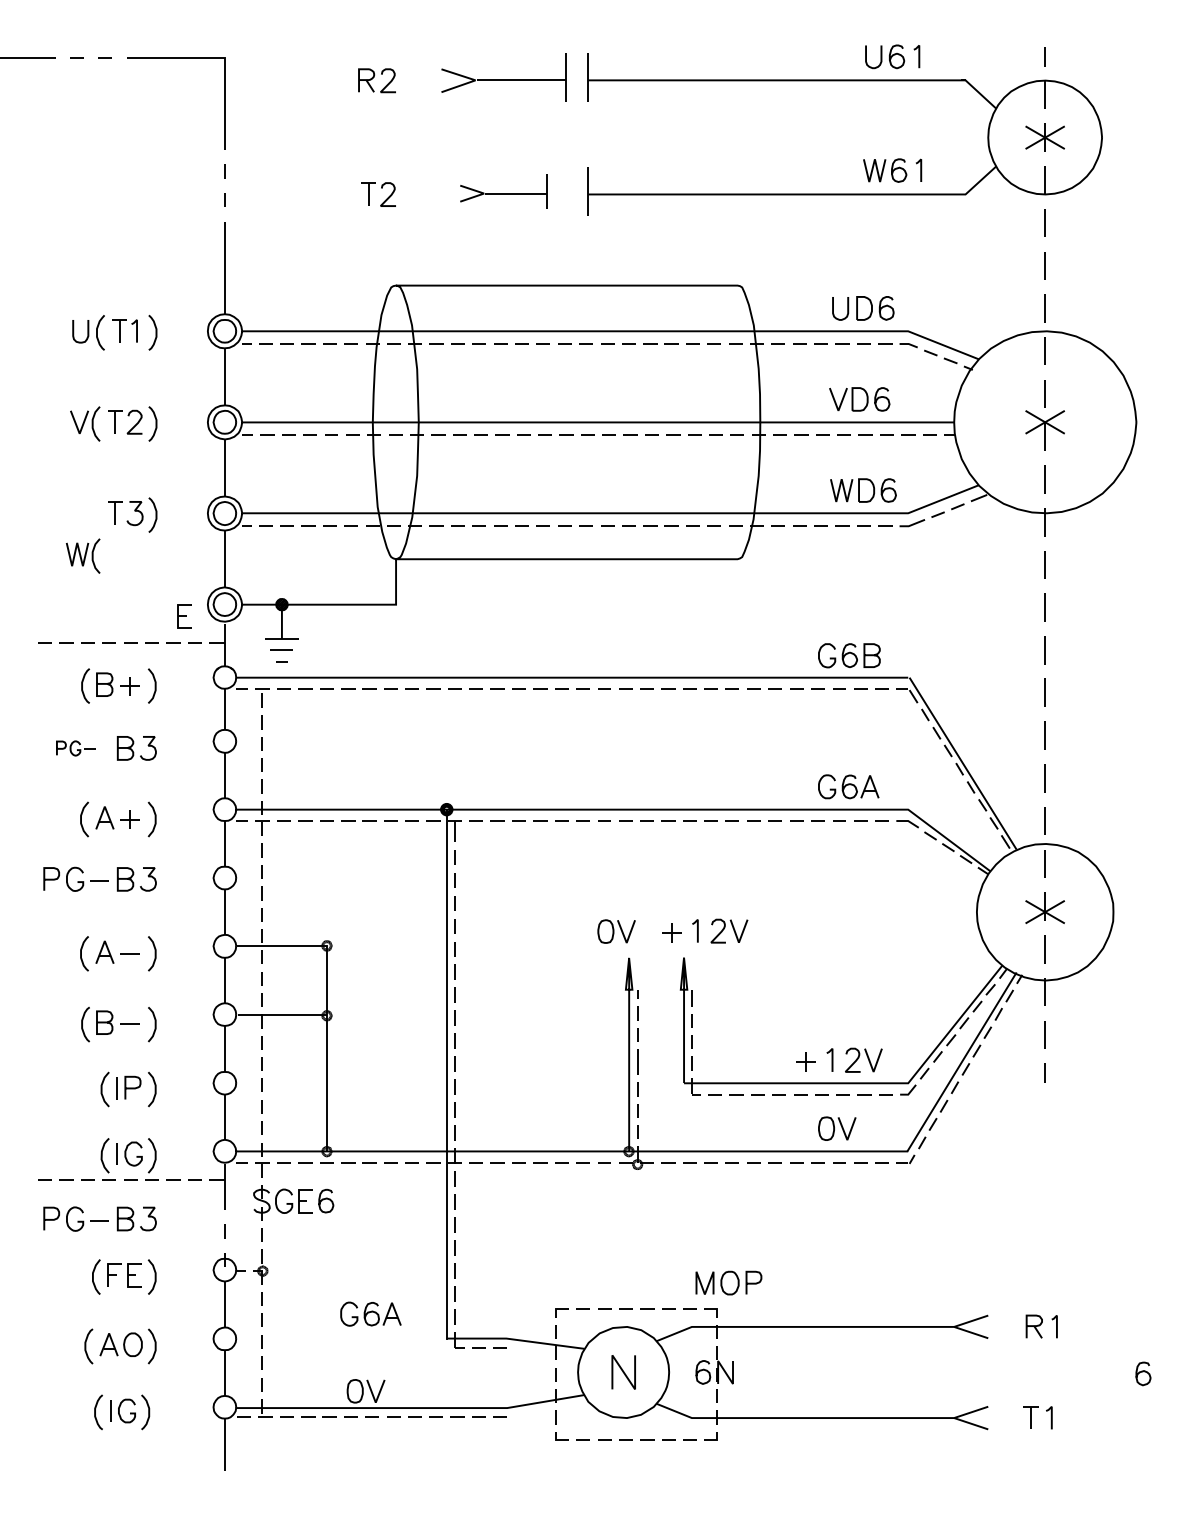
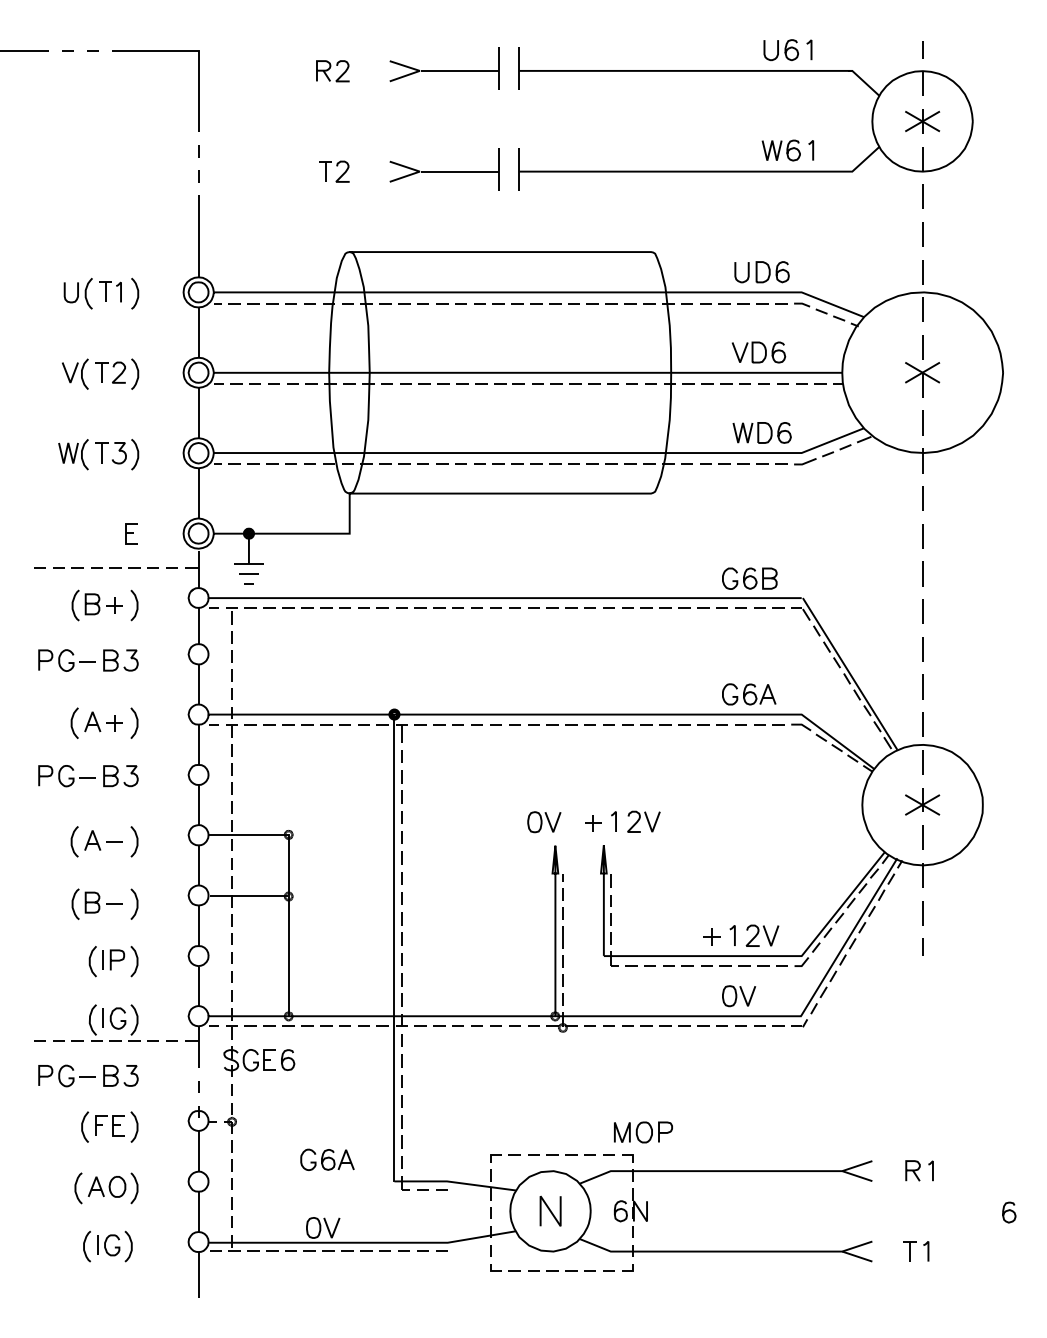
part: (503, 191) -> (444, 169), size x1.43
part: (83, 555) -> (73, 454), moved
part: (184, 616) -> (131, 533), moved
part: (75, 748) -> (66, 660), size x1.67

